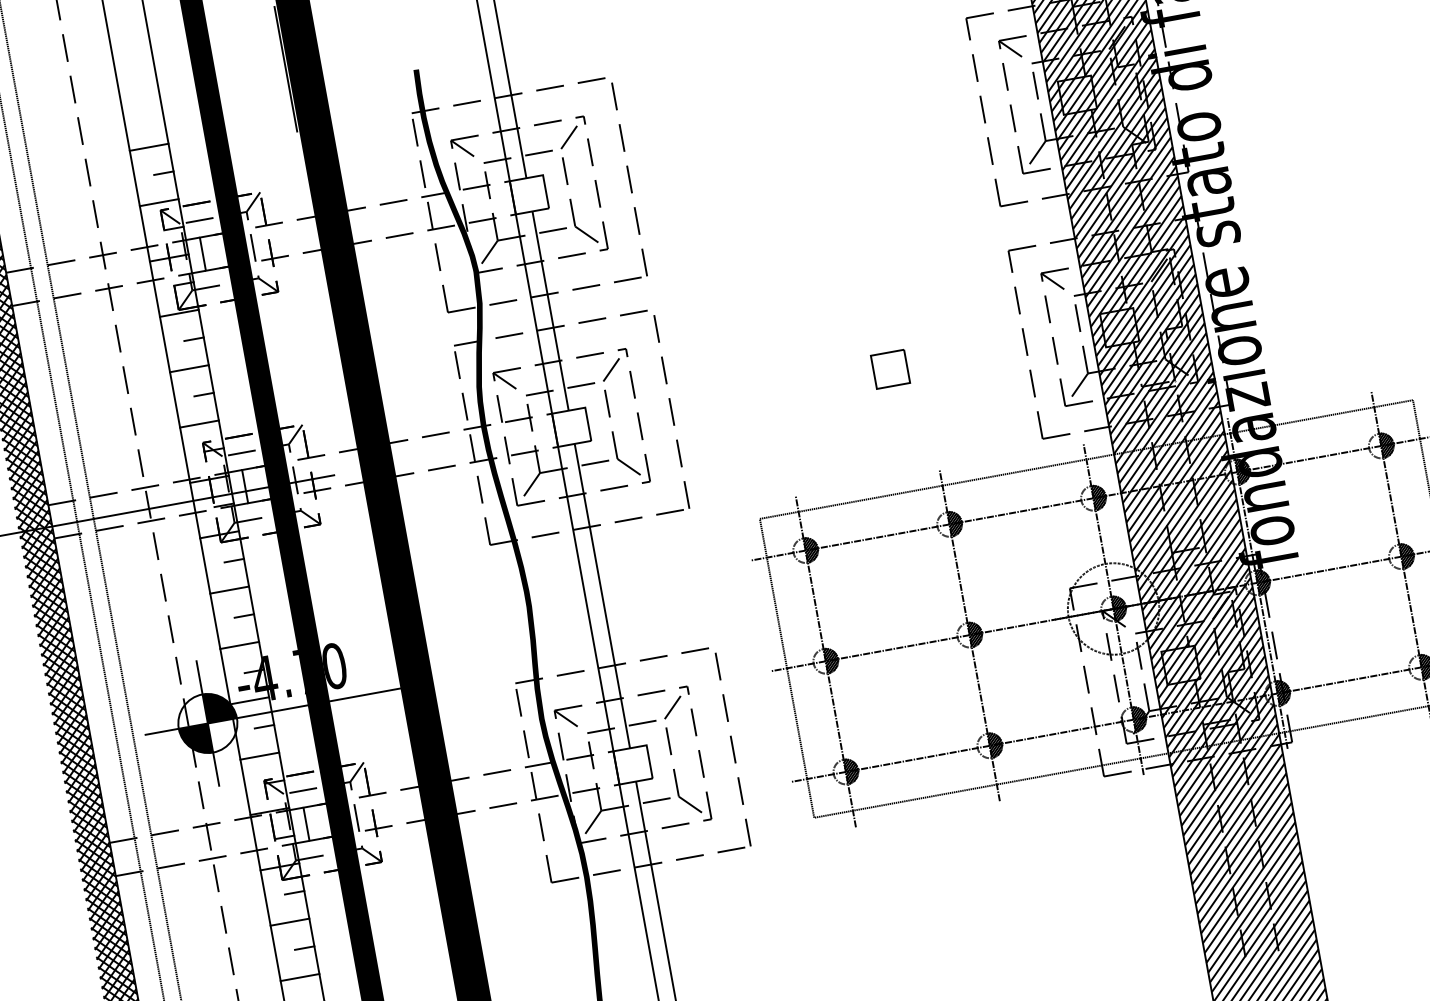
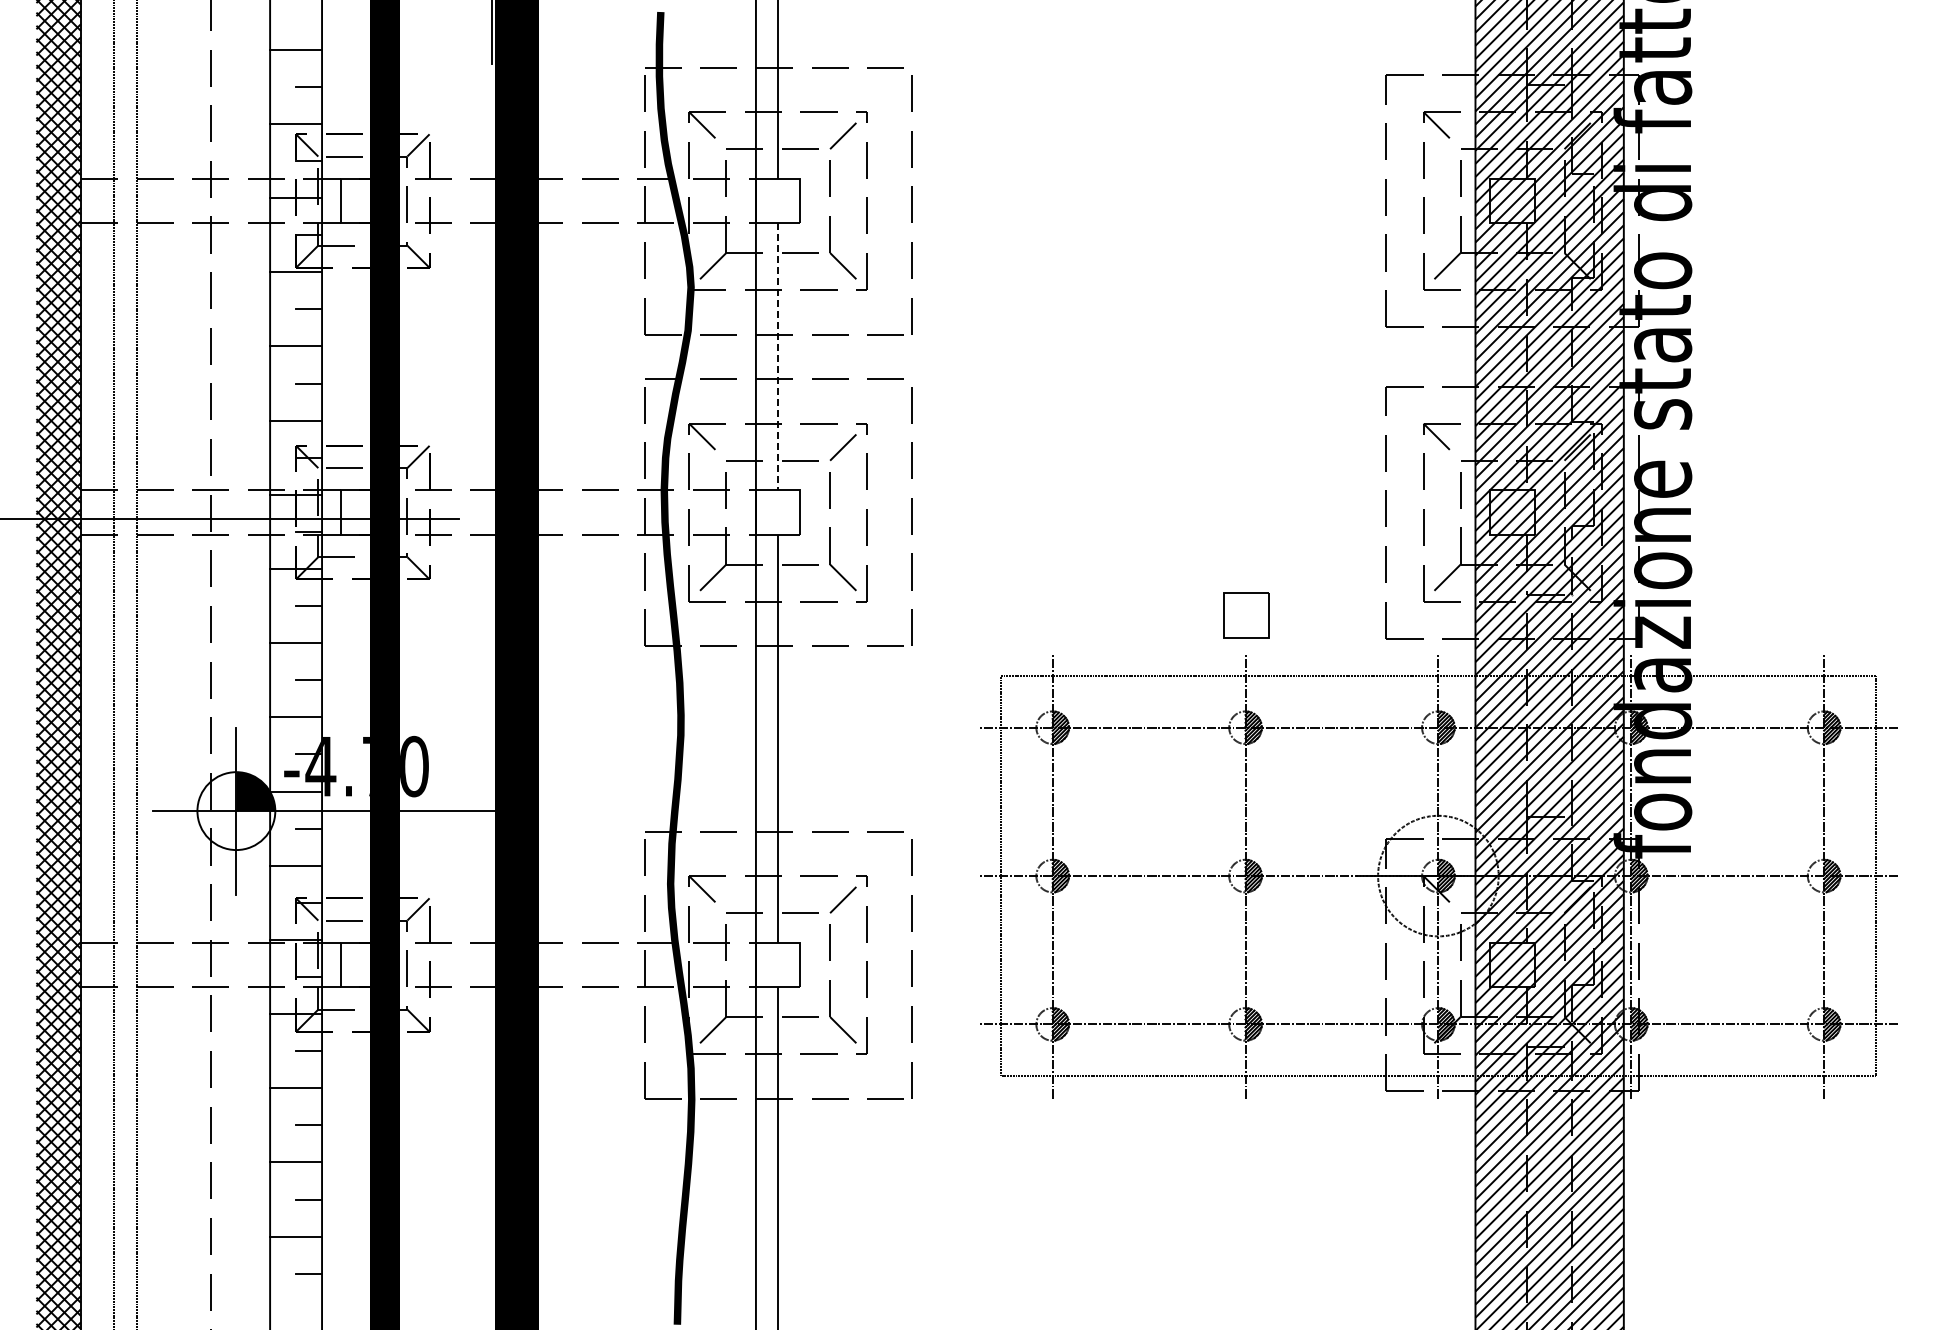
line: (550, 310) -> (778, 356), solid -> dashed
part: (890, 369) -> (1246, 615), moved
fill: (195, 740) -> (216, 830), removed

